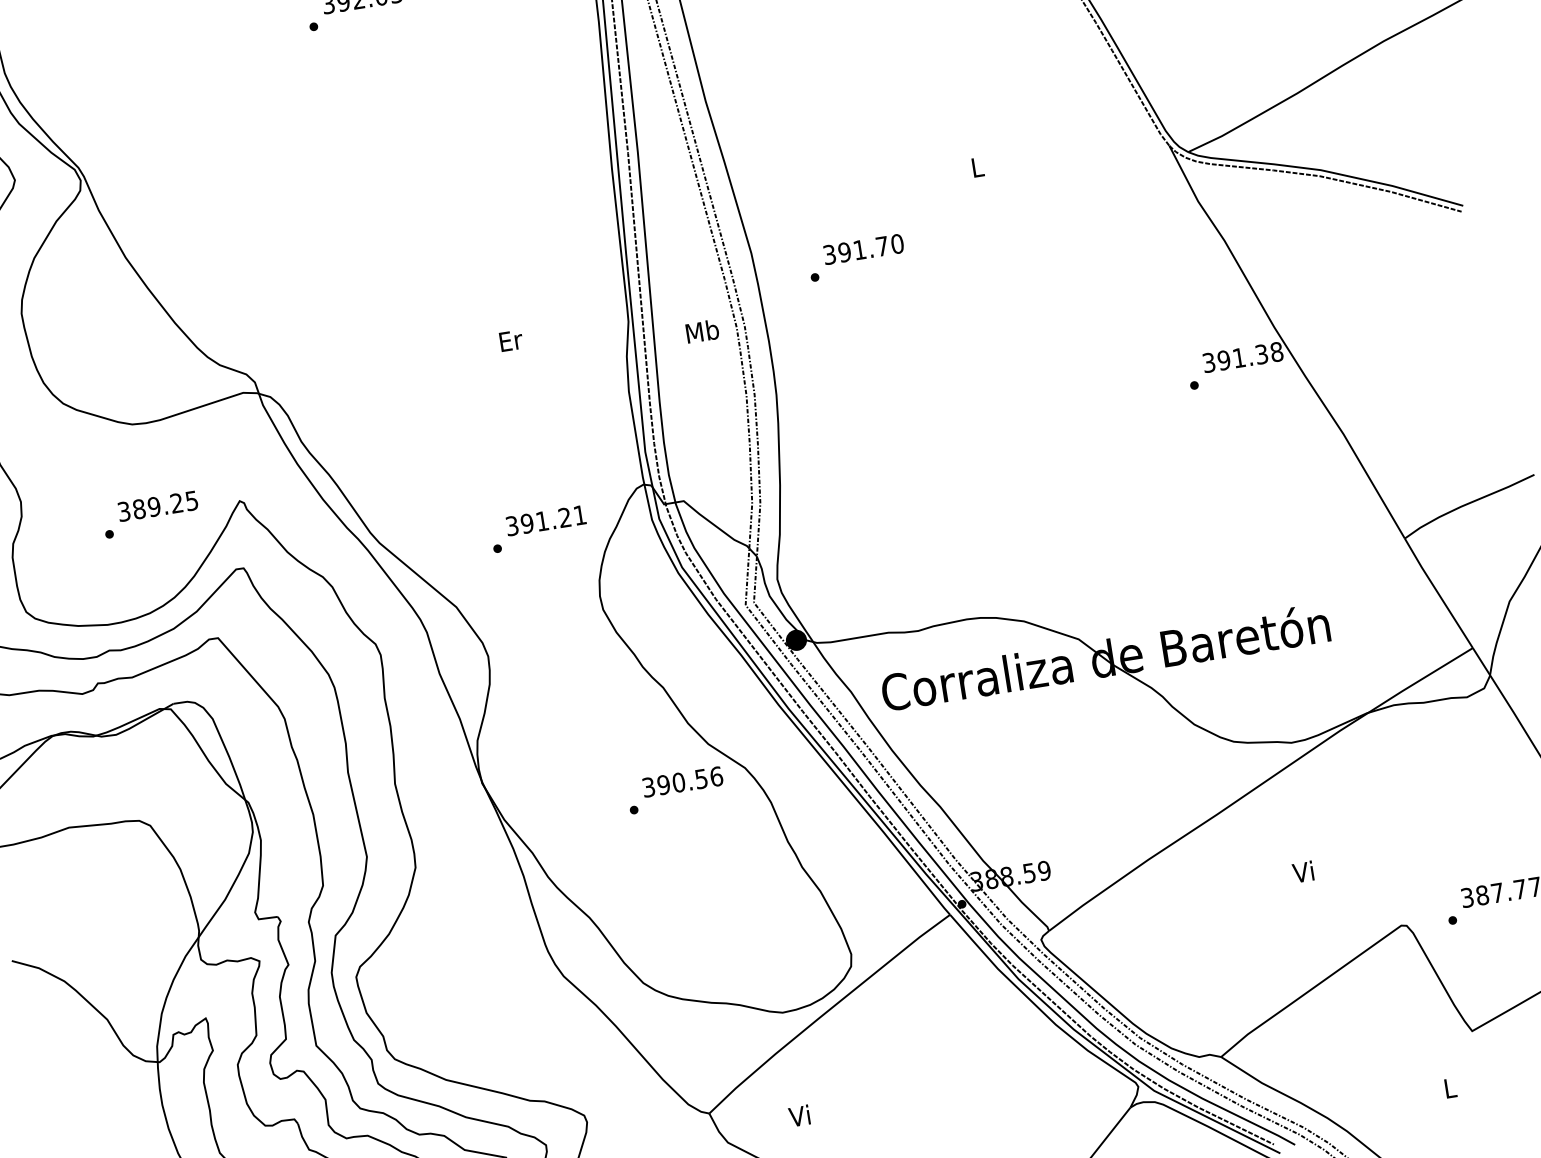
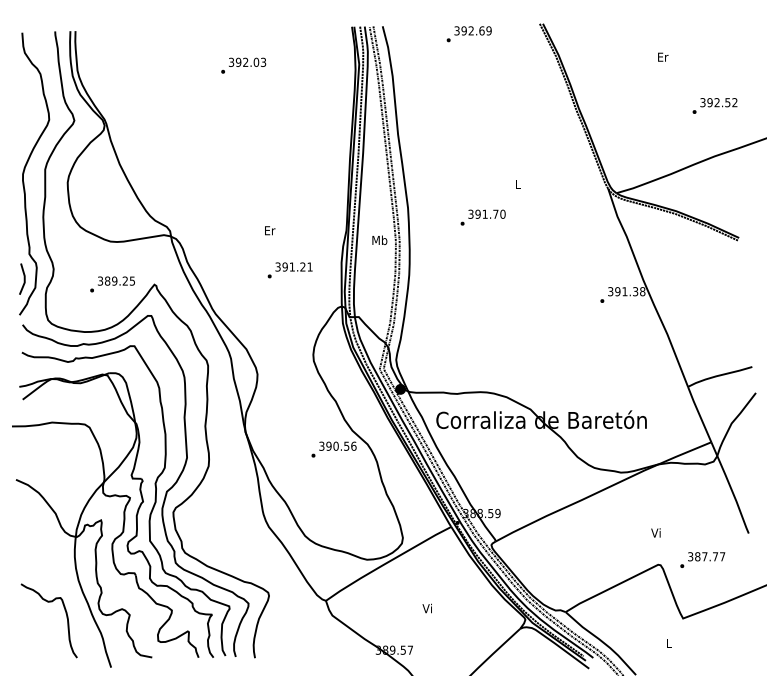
text: (855, 257) -> (482, 217), moved
text: (511, 340) -> (270, 230), moved
text: (537, 529) -> (289, 270), moved
text: (1302, 871) -> (655, 532), moved
text: (797, 1116) -> (426, 608), moved

